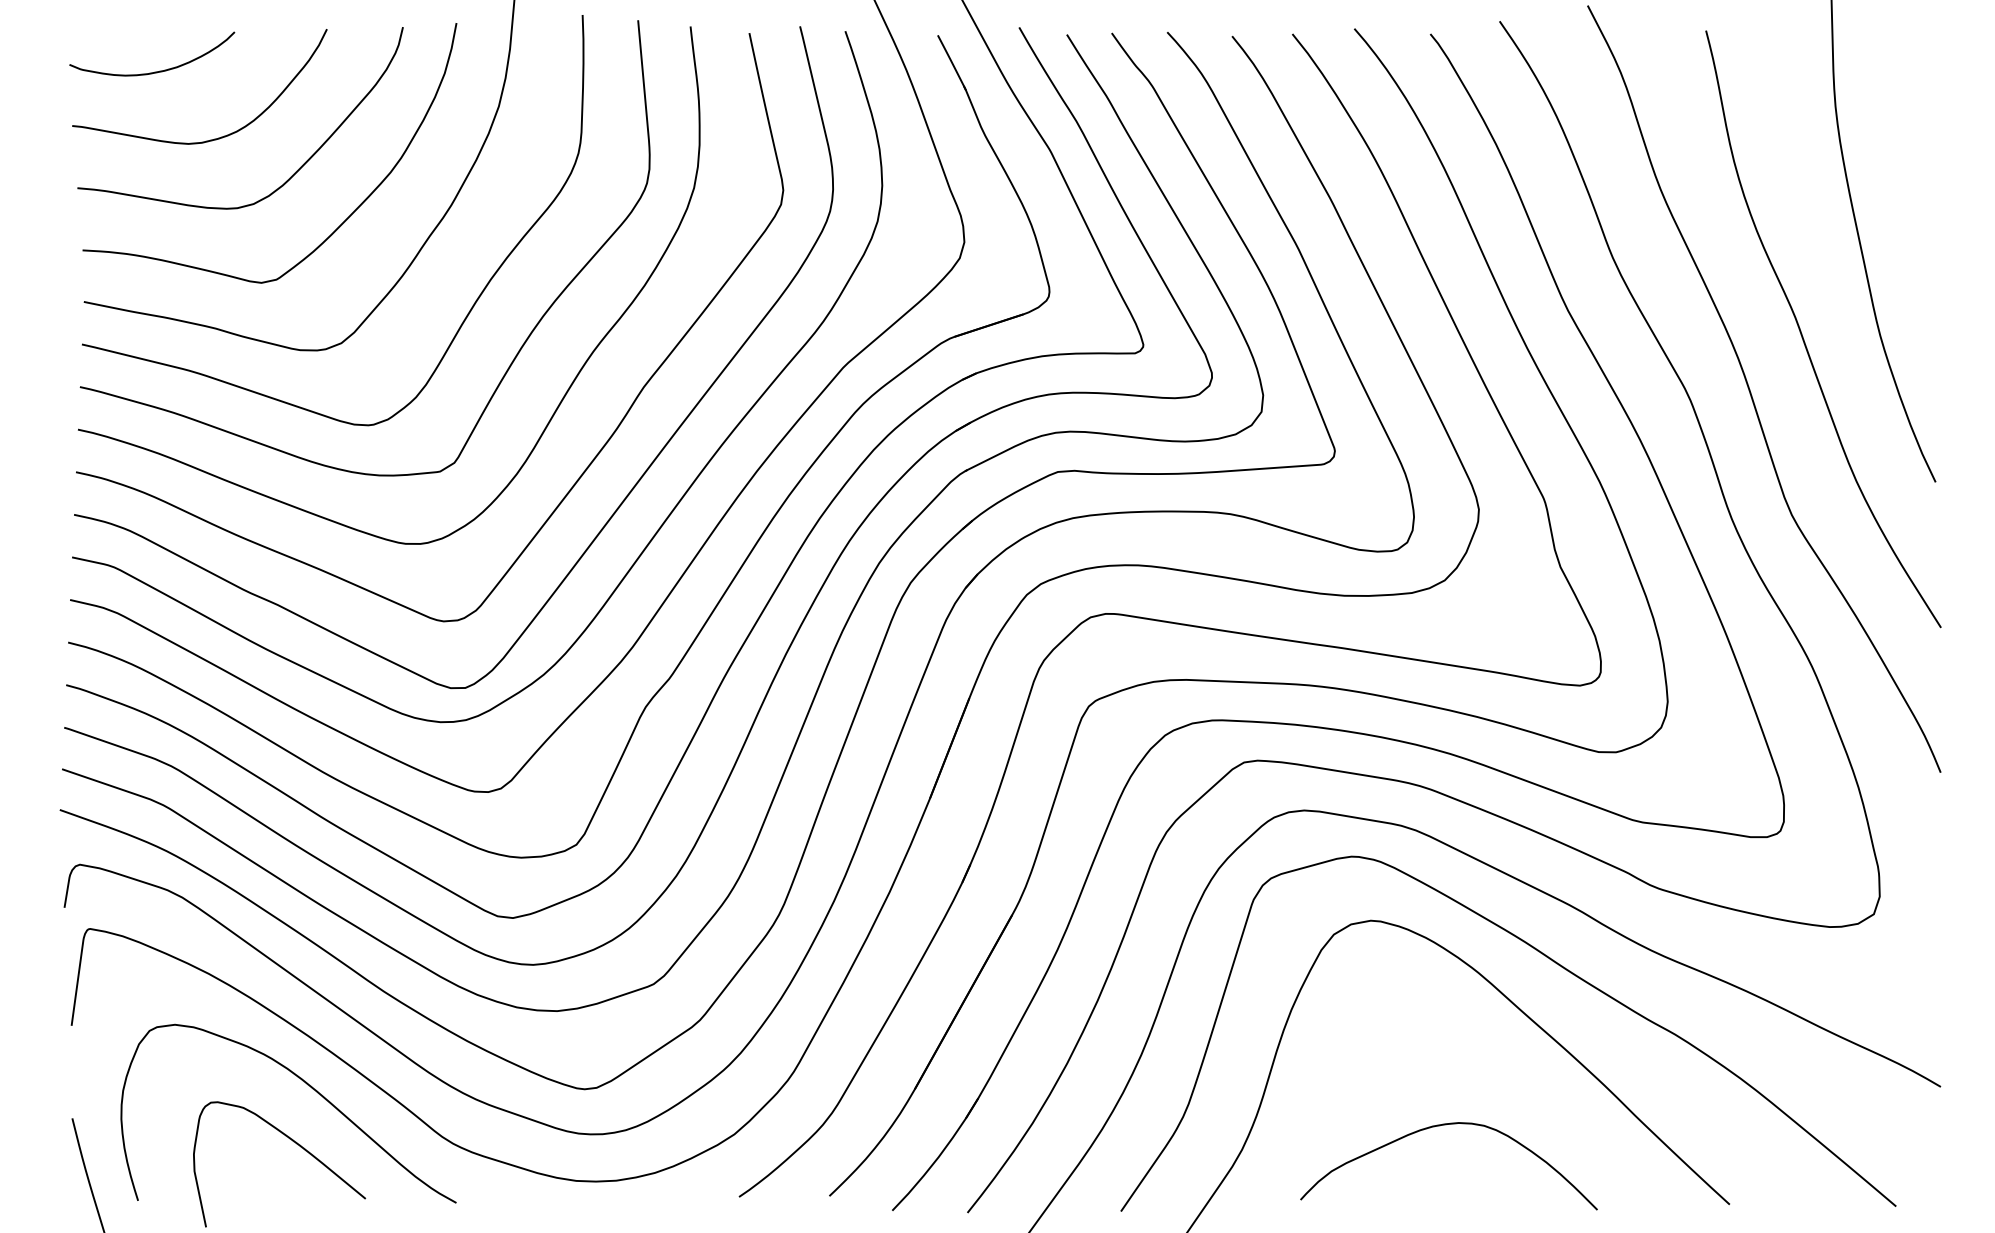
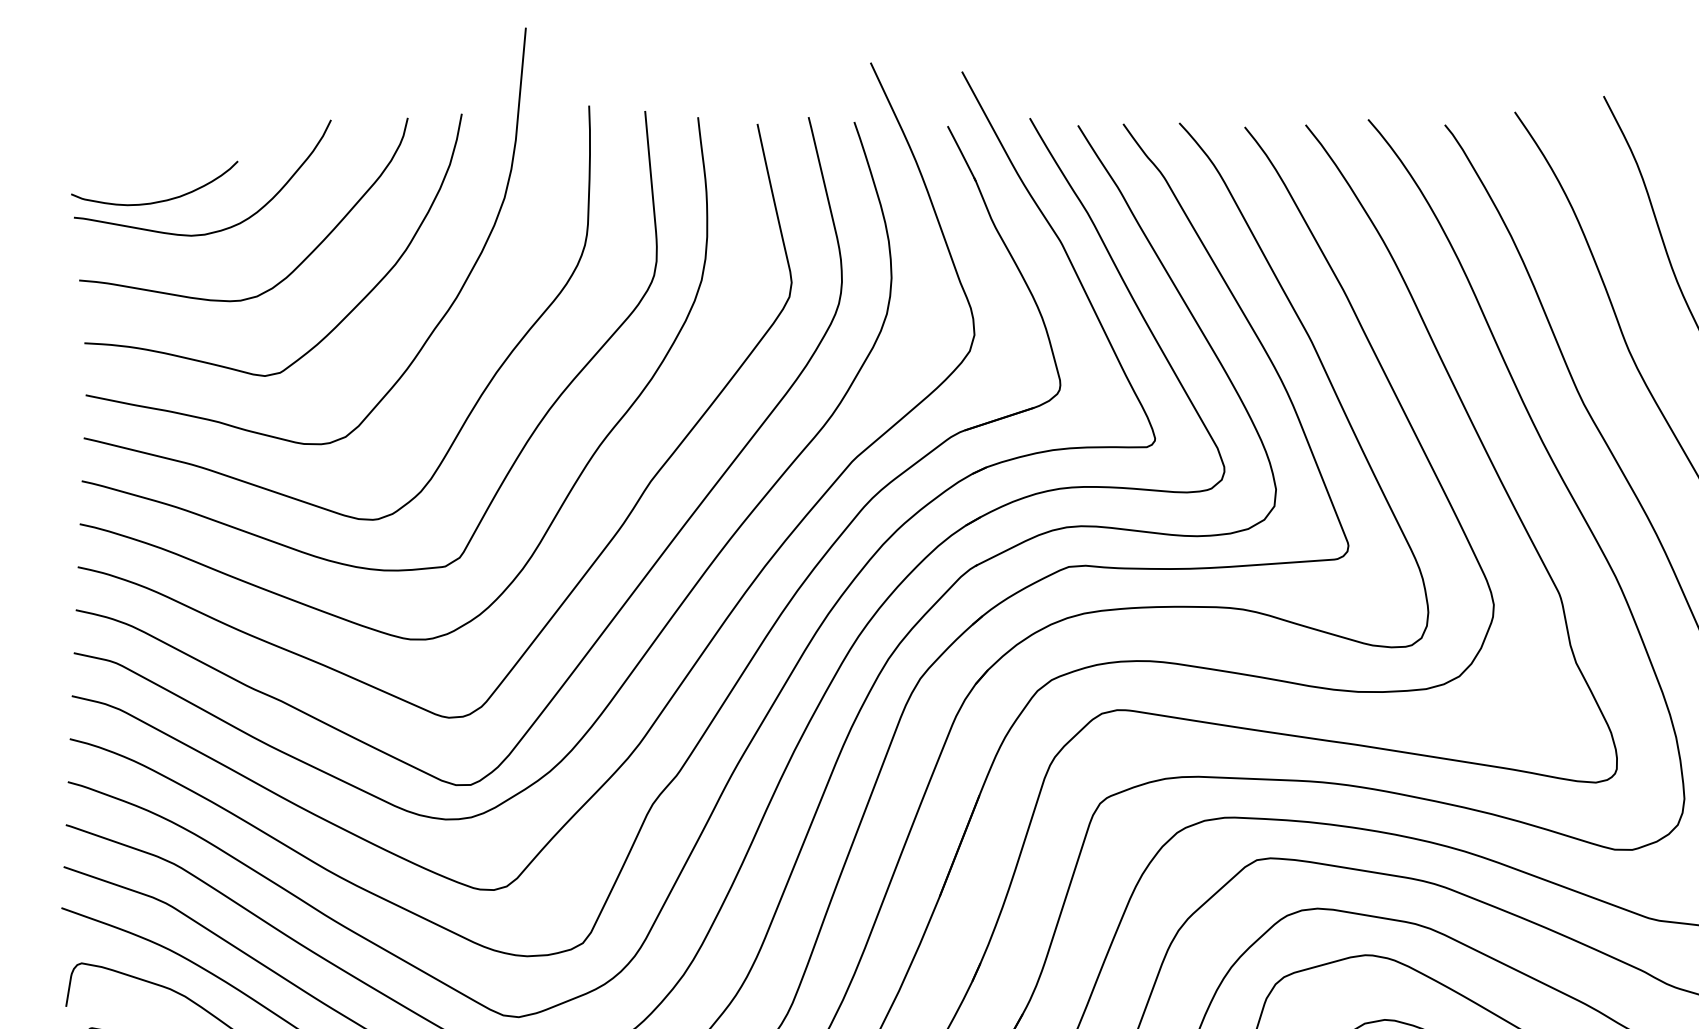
curve: (154, 71) -> (156, 201), moved

